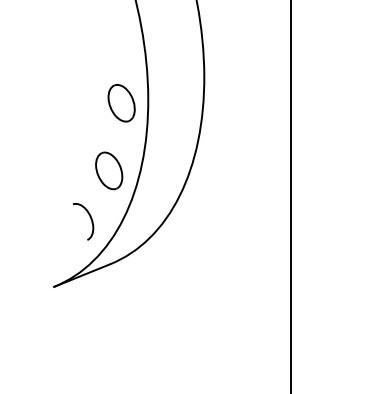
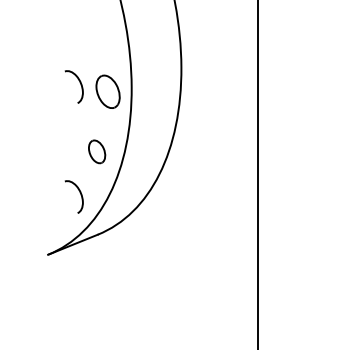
curve: (90, 95) -> (80, 84), added
part: (109, 170) -> (97, 151), size x0.7

